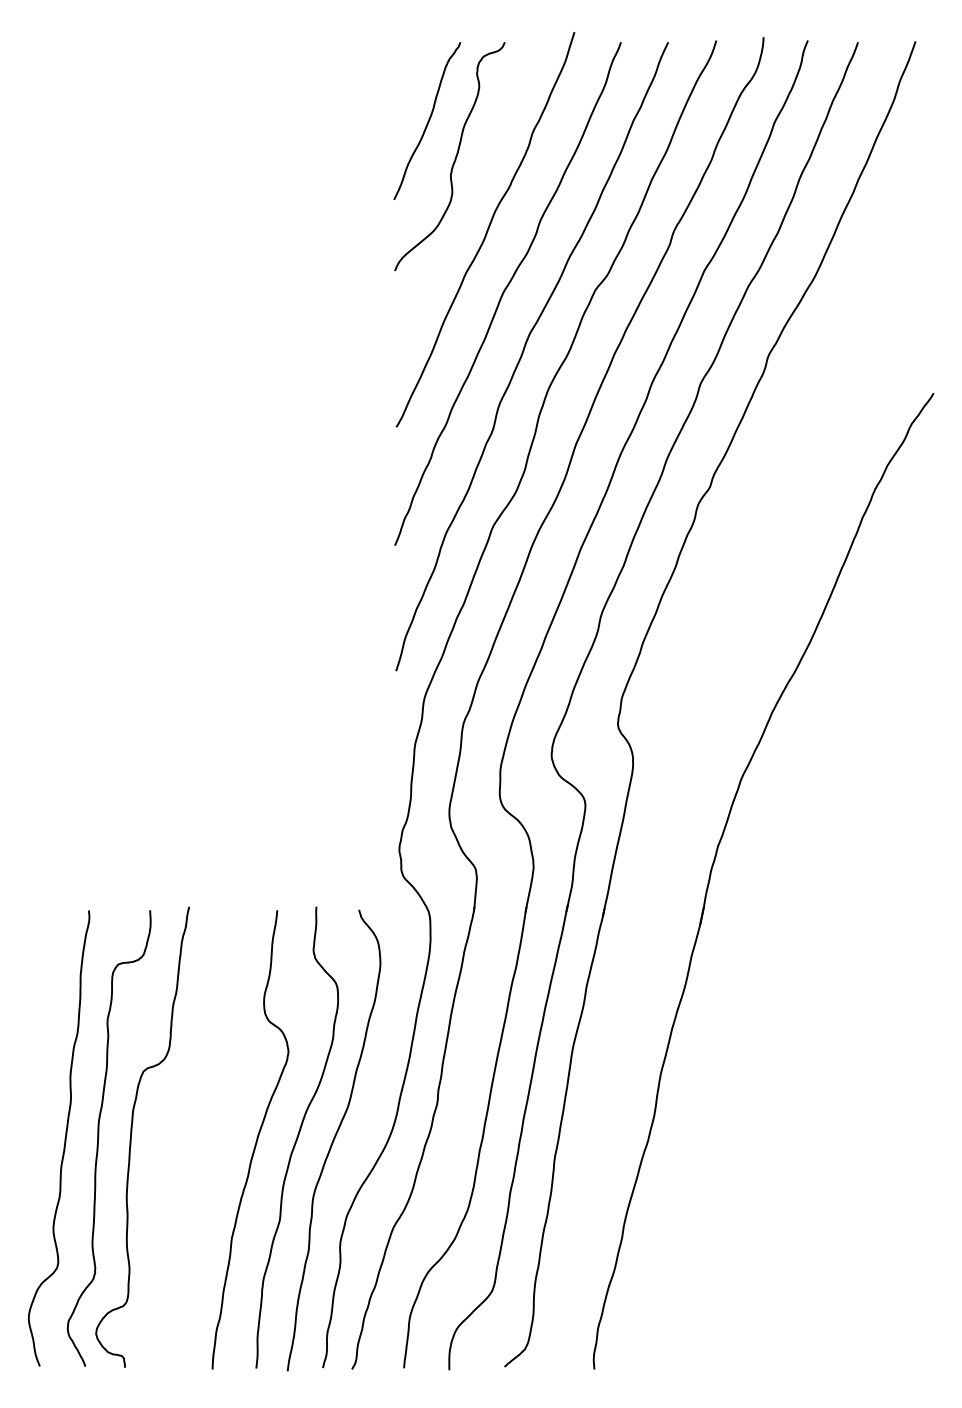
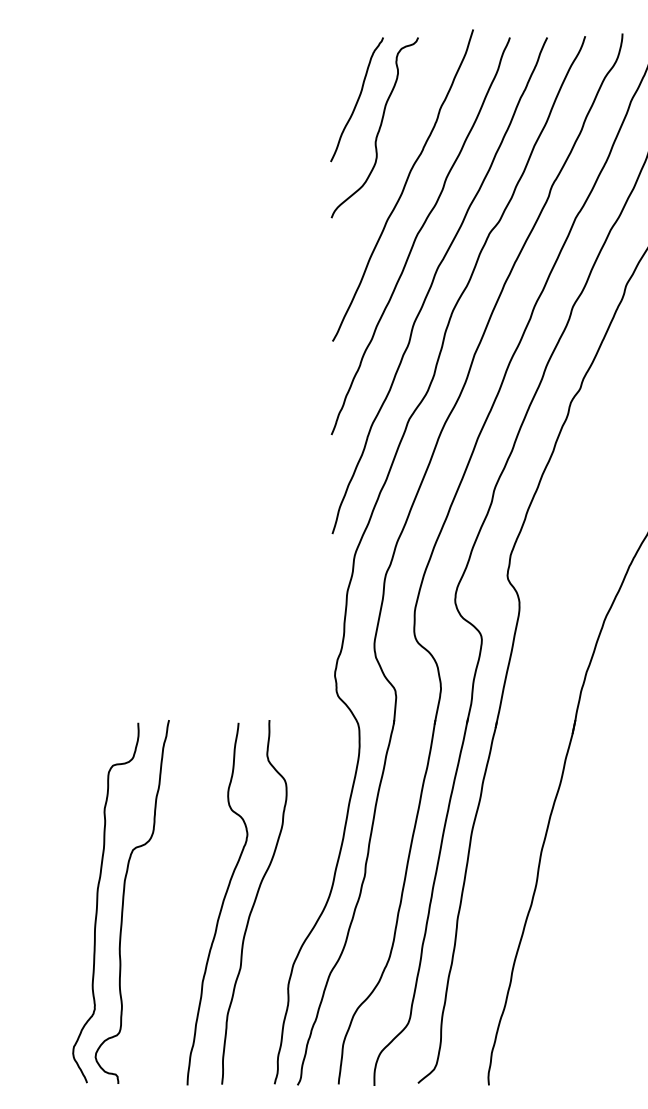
curve: (64, 1138) -> (70, 903), removed
curve: (333, 1140) -> (282, 904), removed

